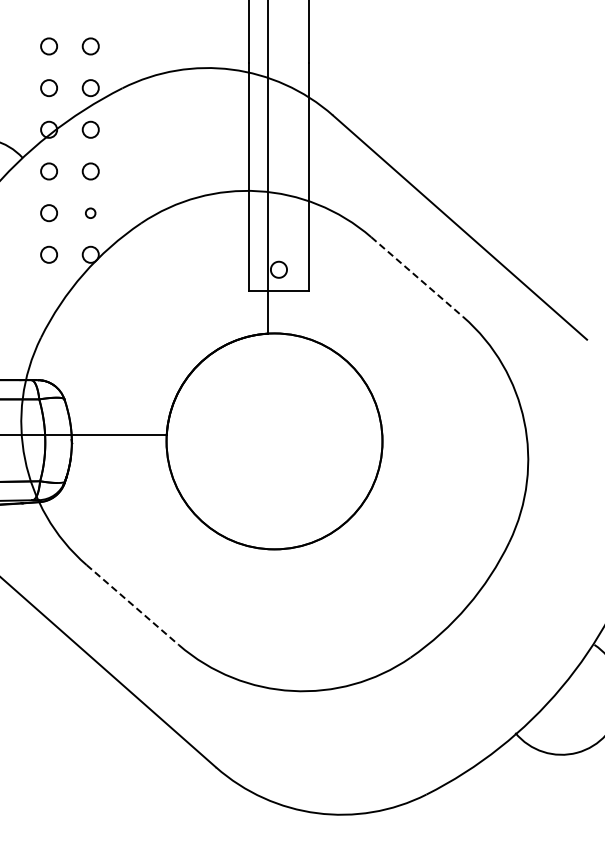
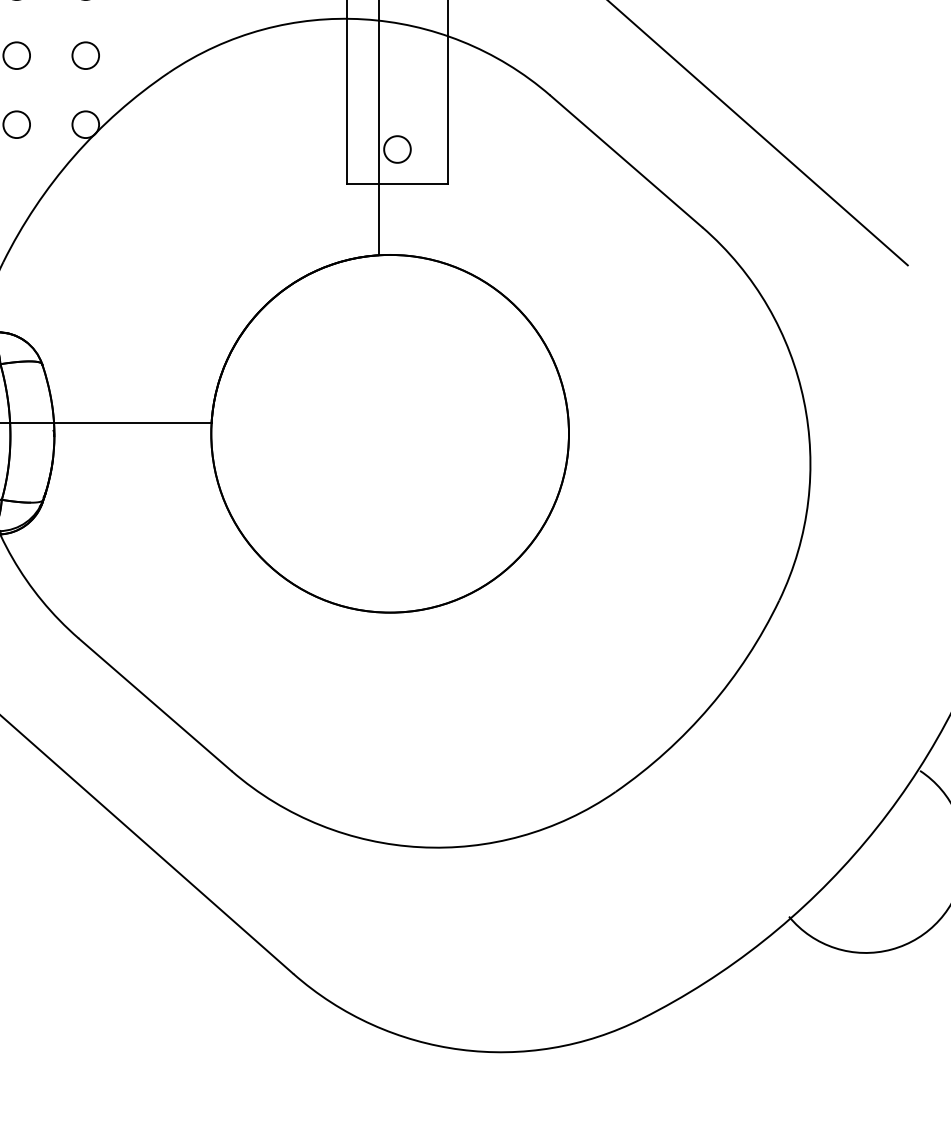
circle: (90, 213) -> (85, 56), size x1.67
line: (417, 276) -> (626, 160), dashed -> solid
line: (132, 605) -> (154, 705), dashed -> solid

